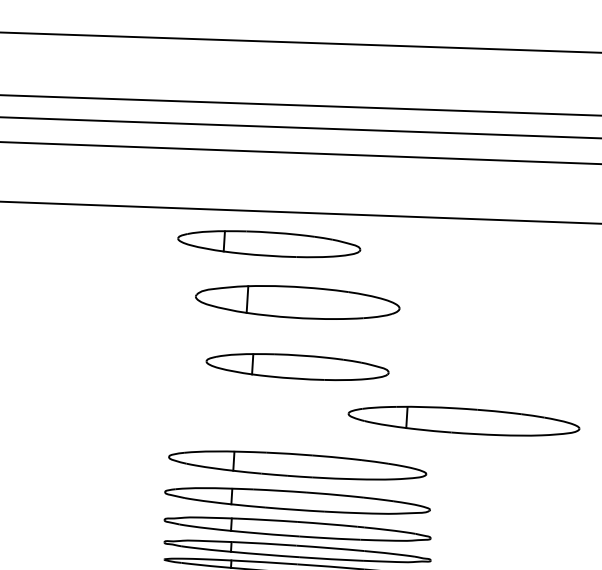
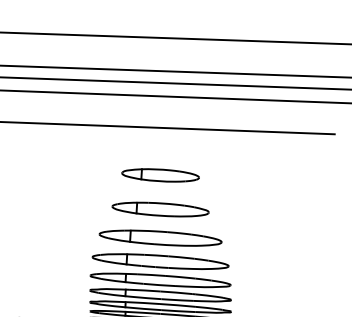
part: (269, 244) -> (145, 144), removed
part: (297, 302) -> (160, 175), size x0.71
part: (463, 419) -> (160, 237), moved

